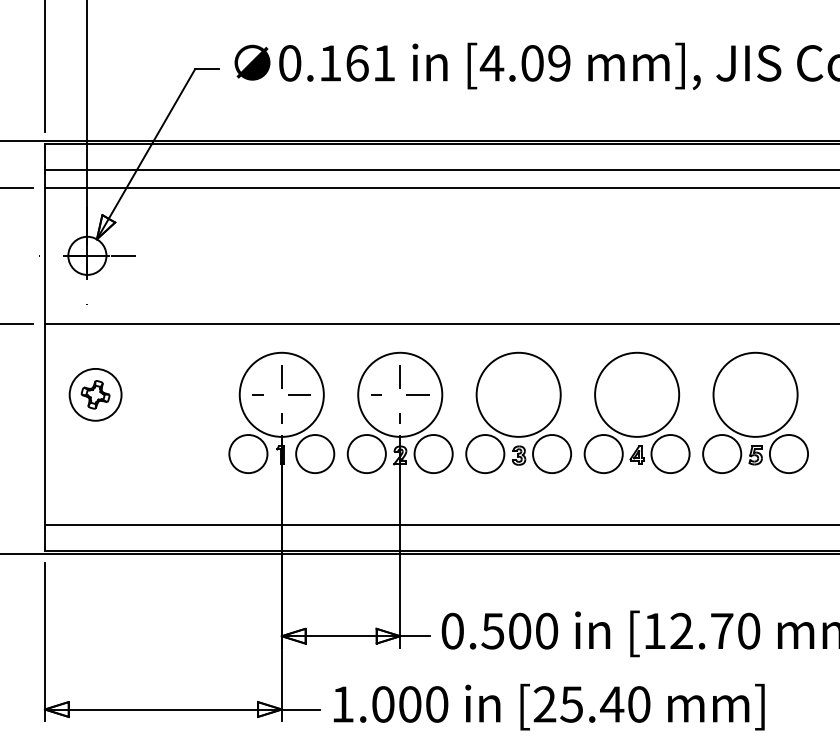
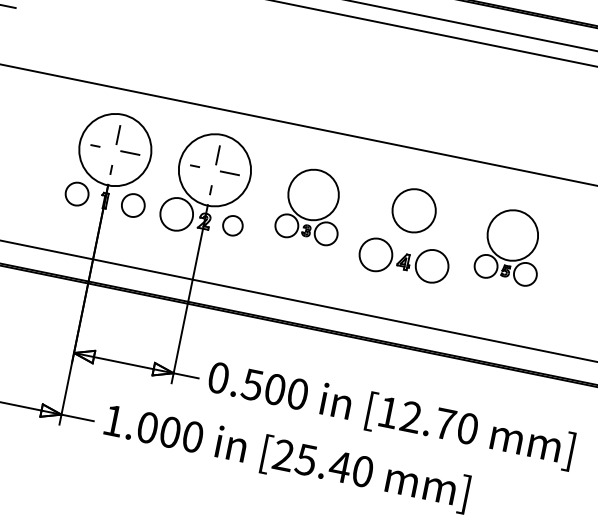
circle: (637, 394) -> (414, 210), size x0.6
part: (518, 412) -> (311, 205), size x0.7
part: (755, 412) -> (510, 245), size x0.7
circle: (248, 454) -> (77, 194), size x0.7
circle: (315, 454) -> (133, 205), size x0.7
circle: (433, 454) -> (232, 226), size x0.6

